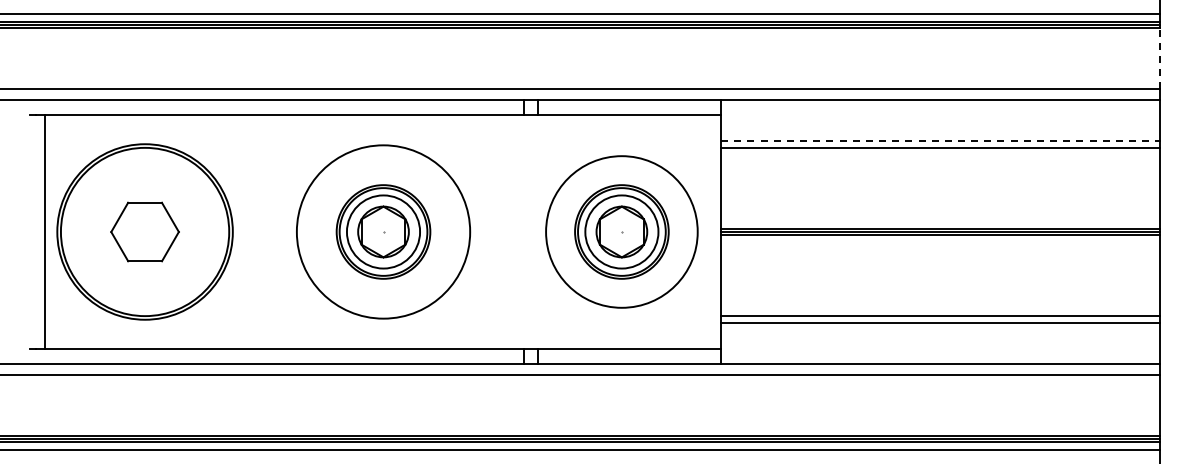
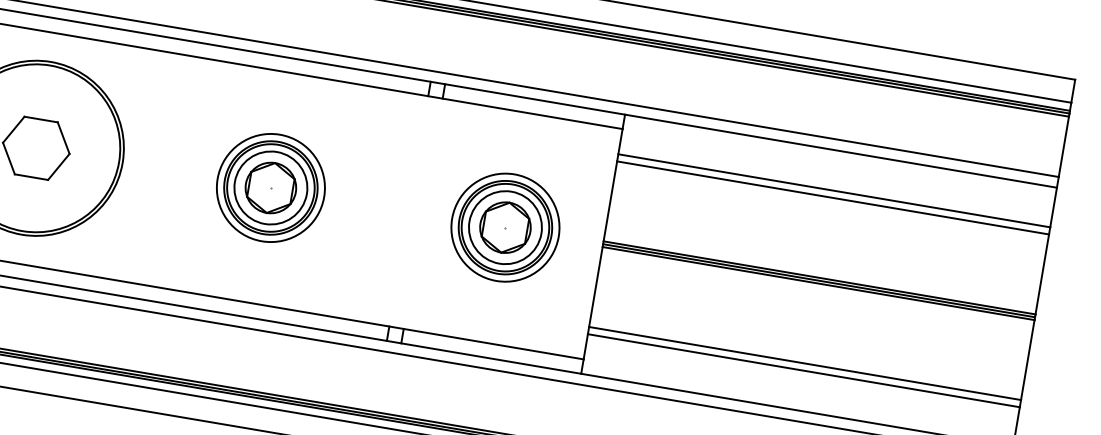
line: (1160, 58) -> (1064, 146), dashed -> solid
line: (941, 140) -> (835, 190), dashed -> solid
circle: (383, 231) -> (270, 187), size x0.62
circle: (621, 231) -> (505, 227), size x0.71

